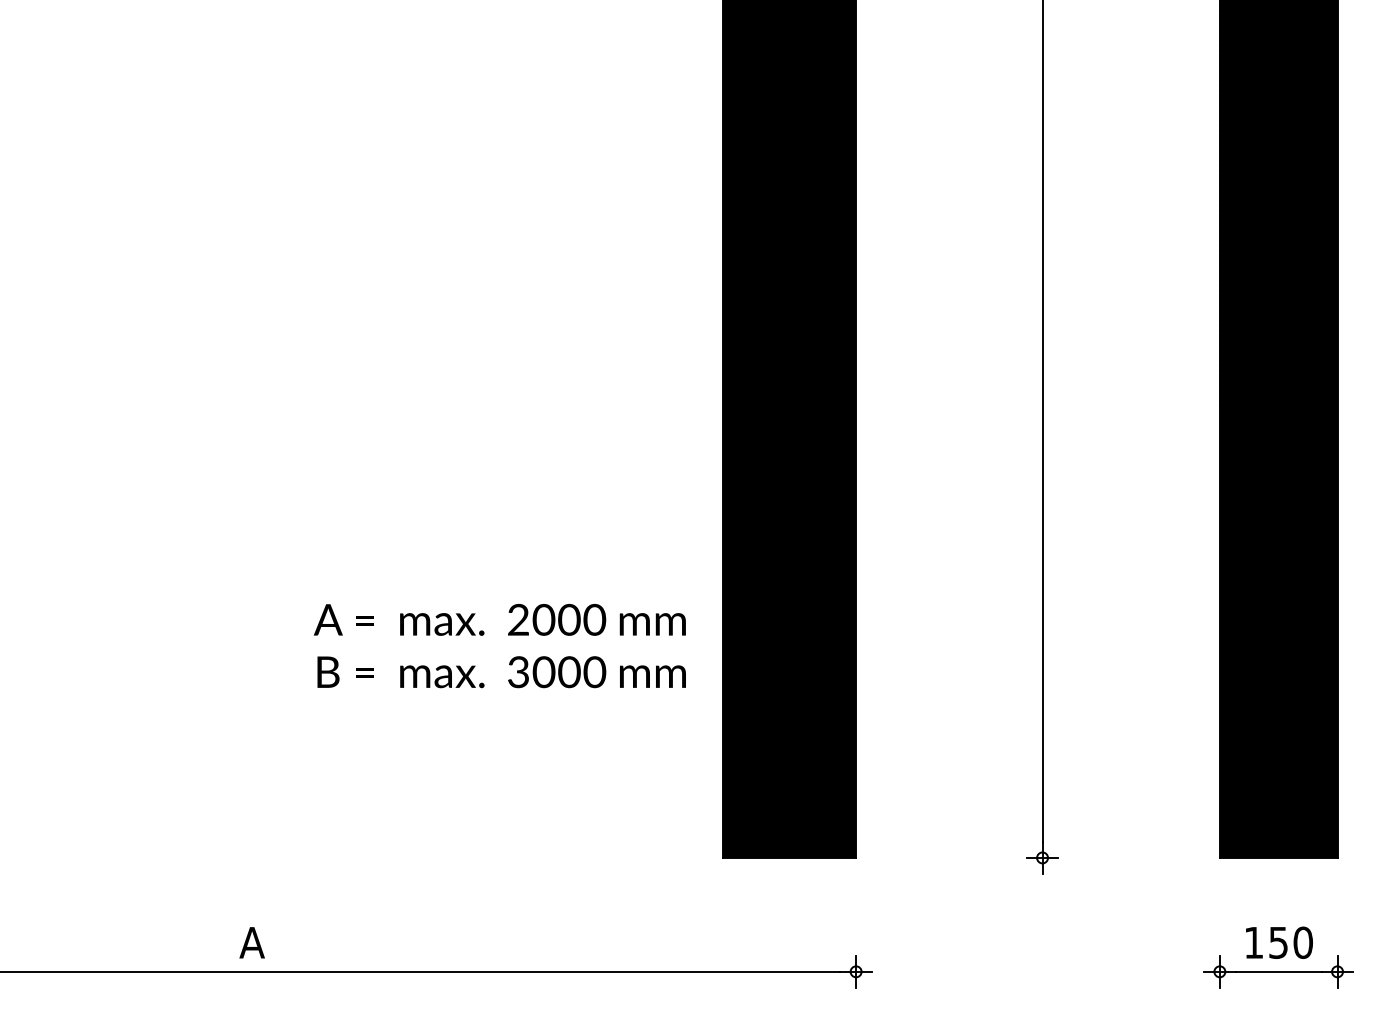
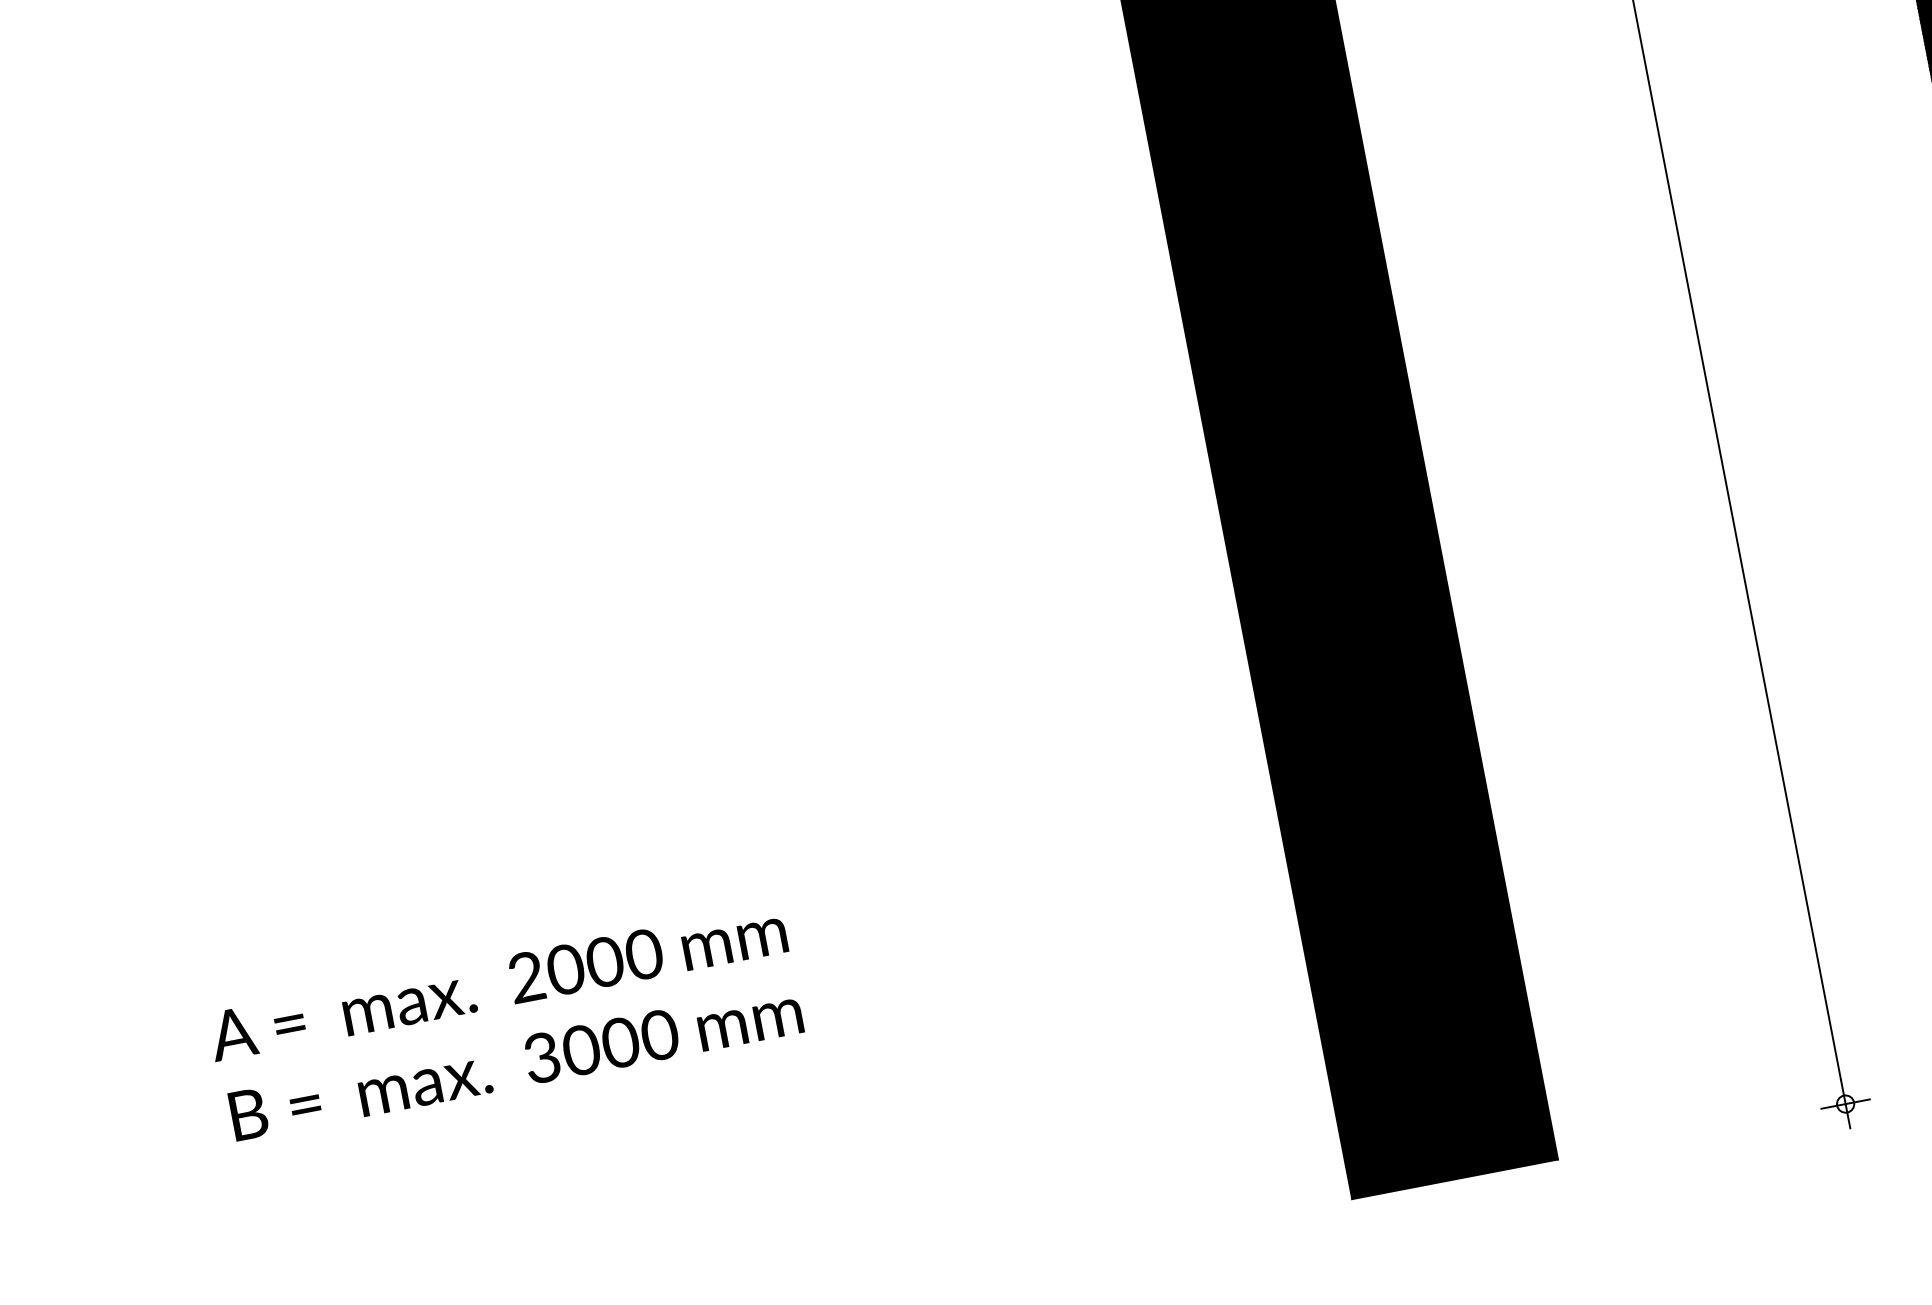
text: (499, 646) -> (505, 1023), moved

